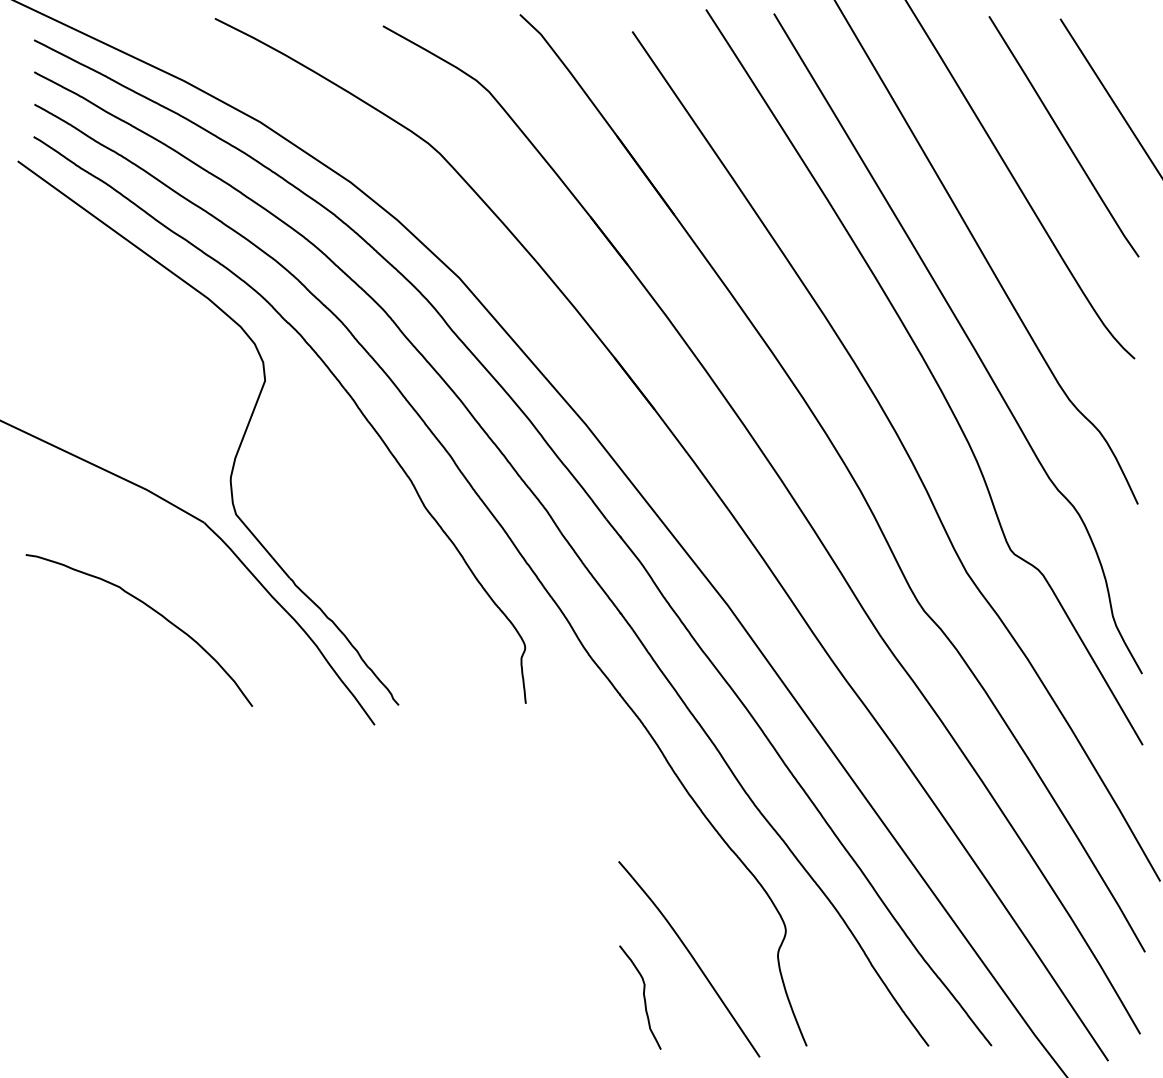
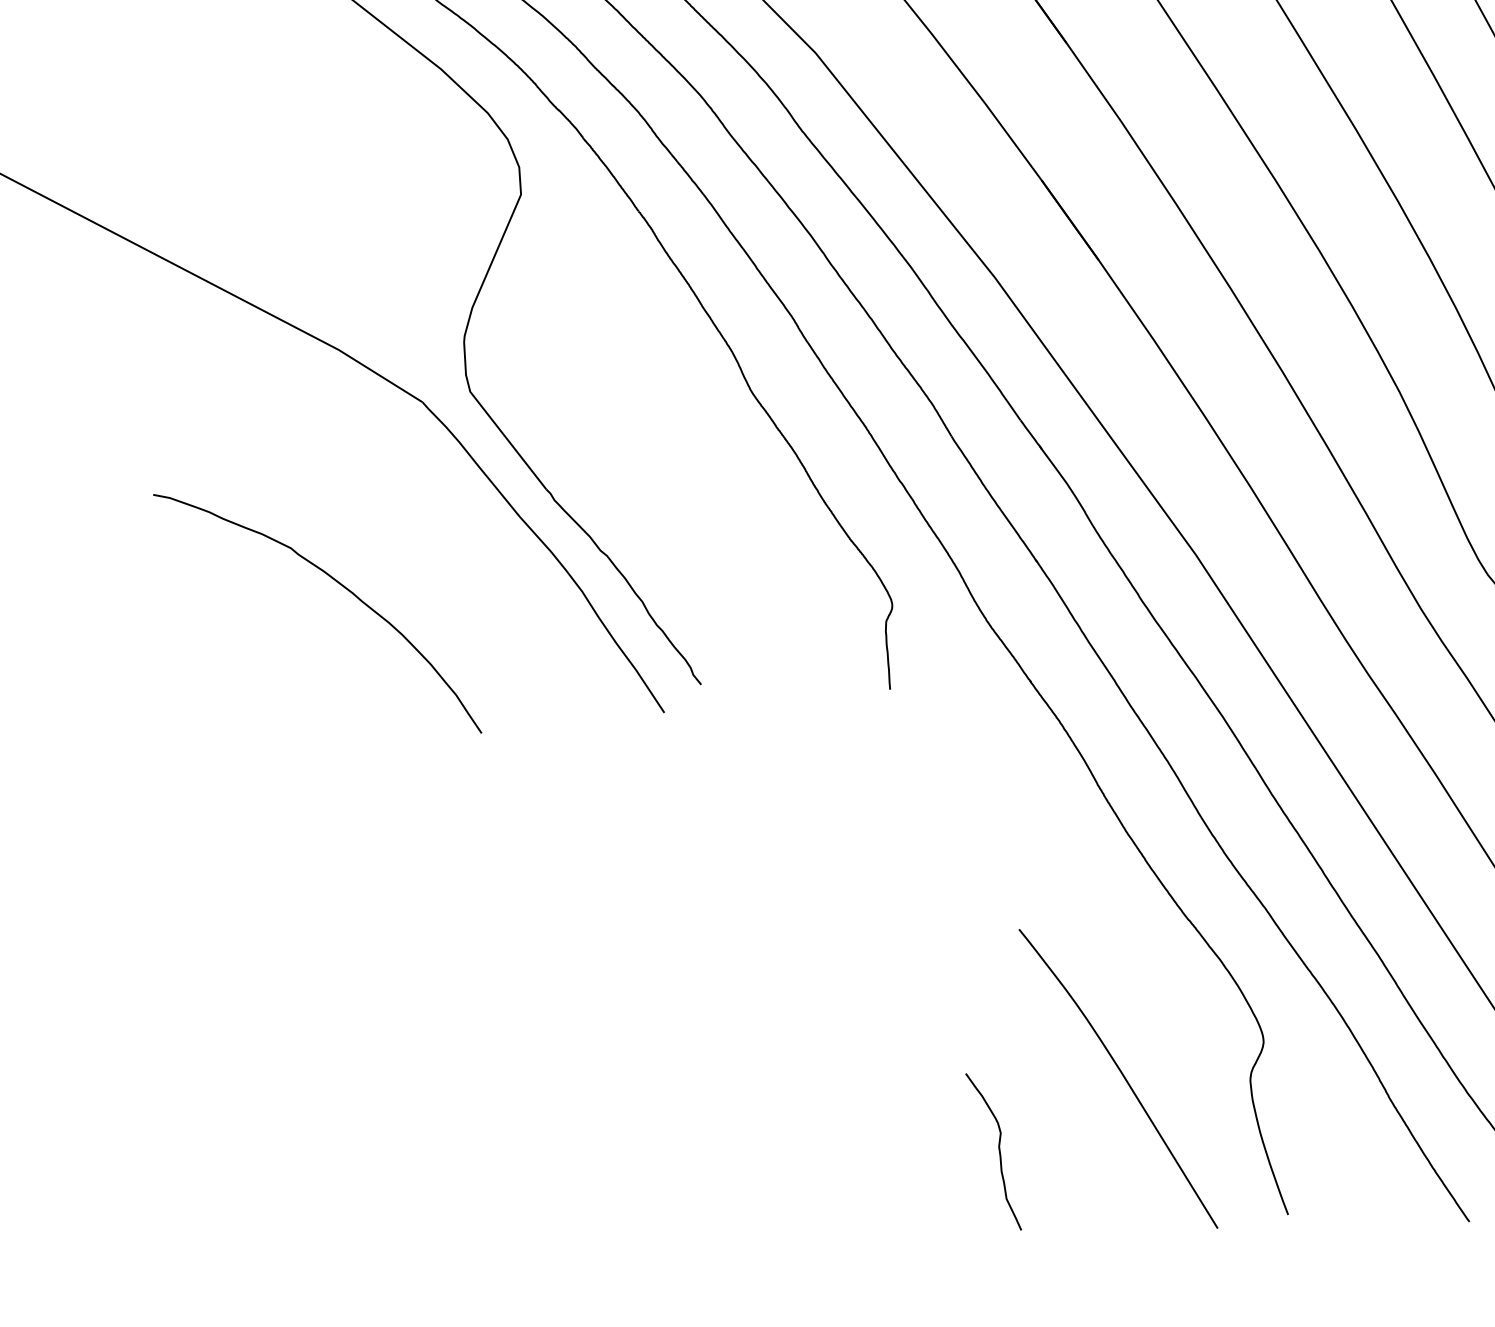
curve: (152, 610) -> (338, 584), moved
curve: (643, 997) -> (998, 1151), moved

